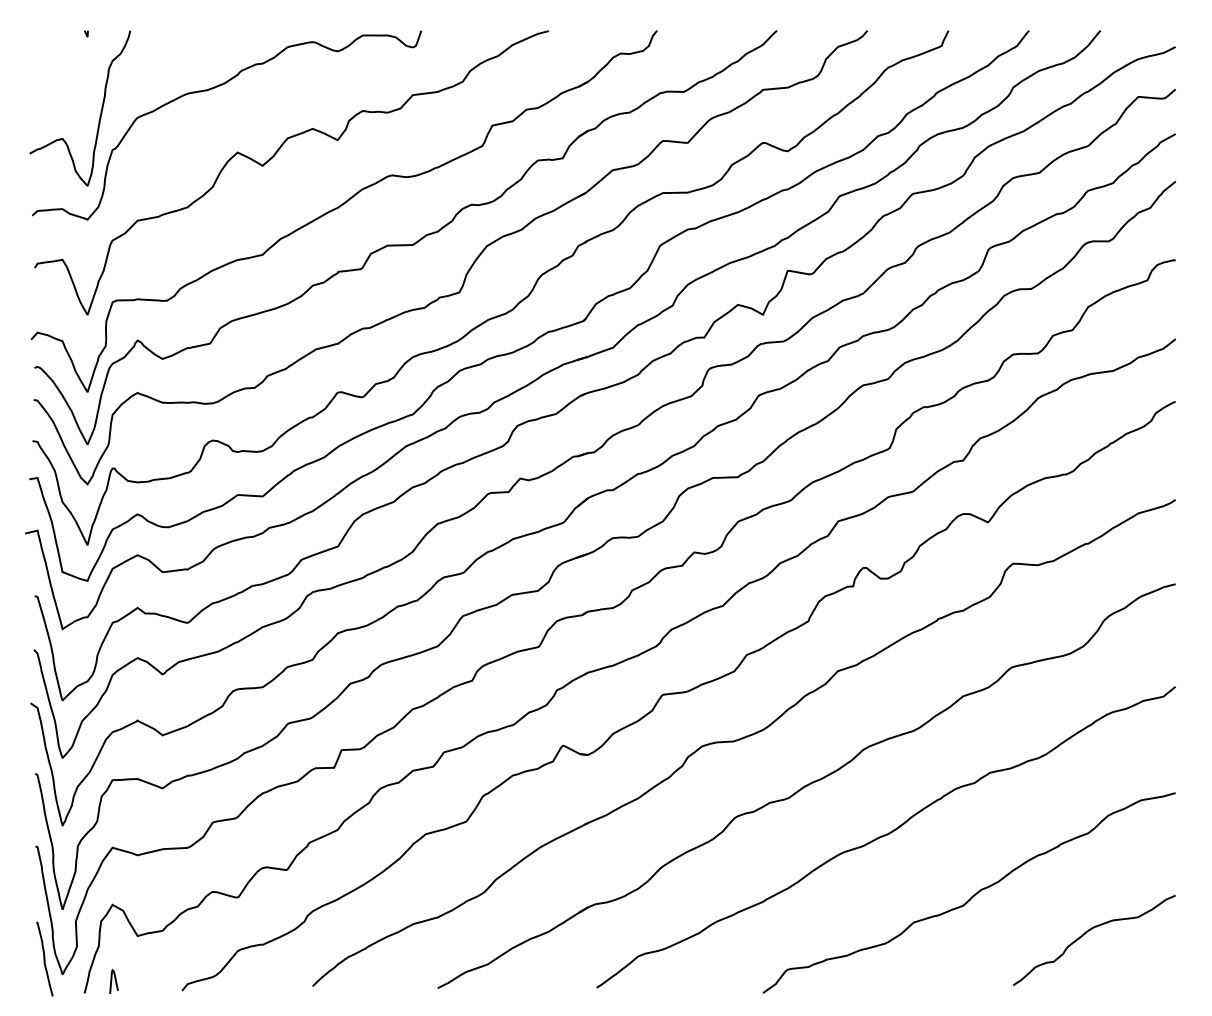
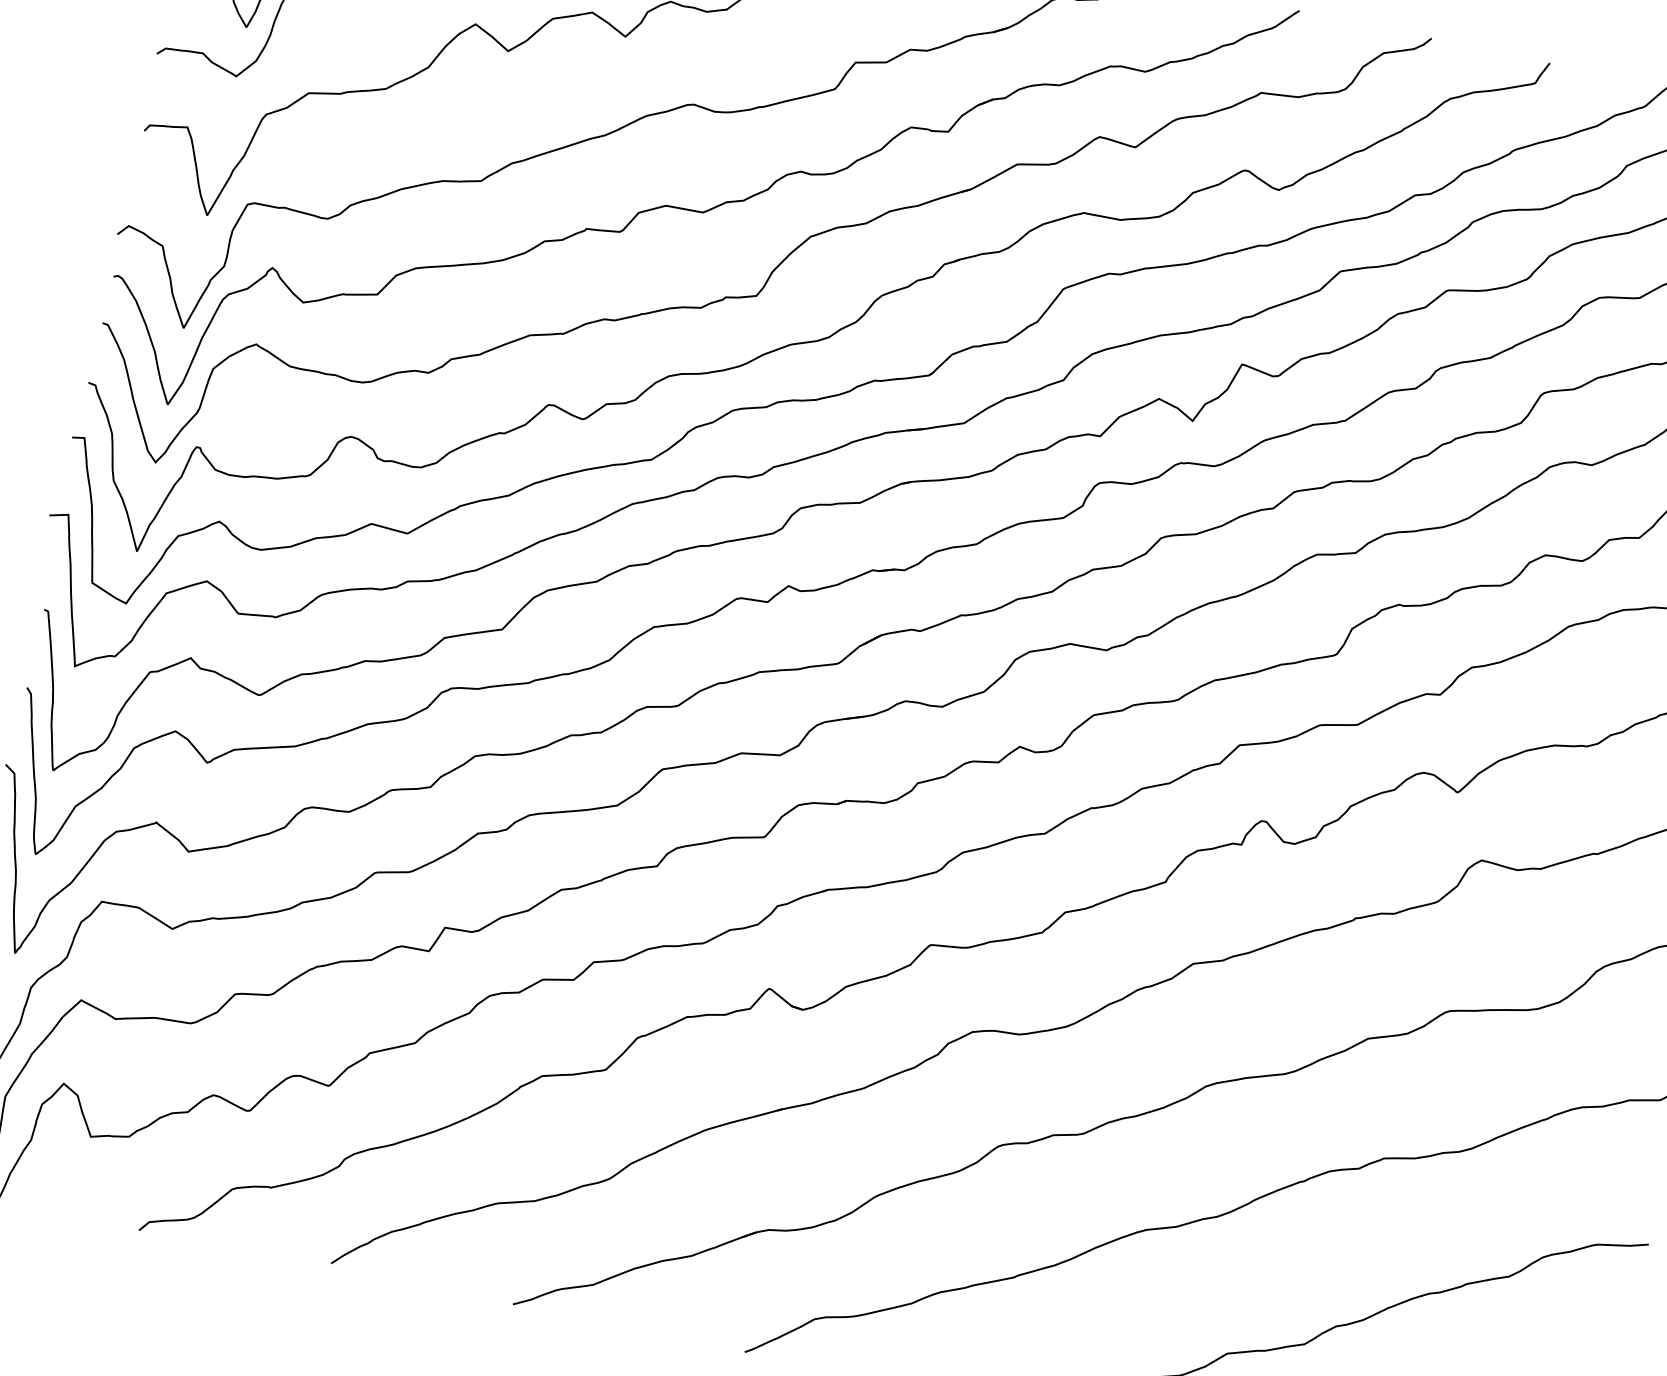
curve: (112, 980) -> (40, 1194), removed

